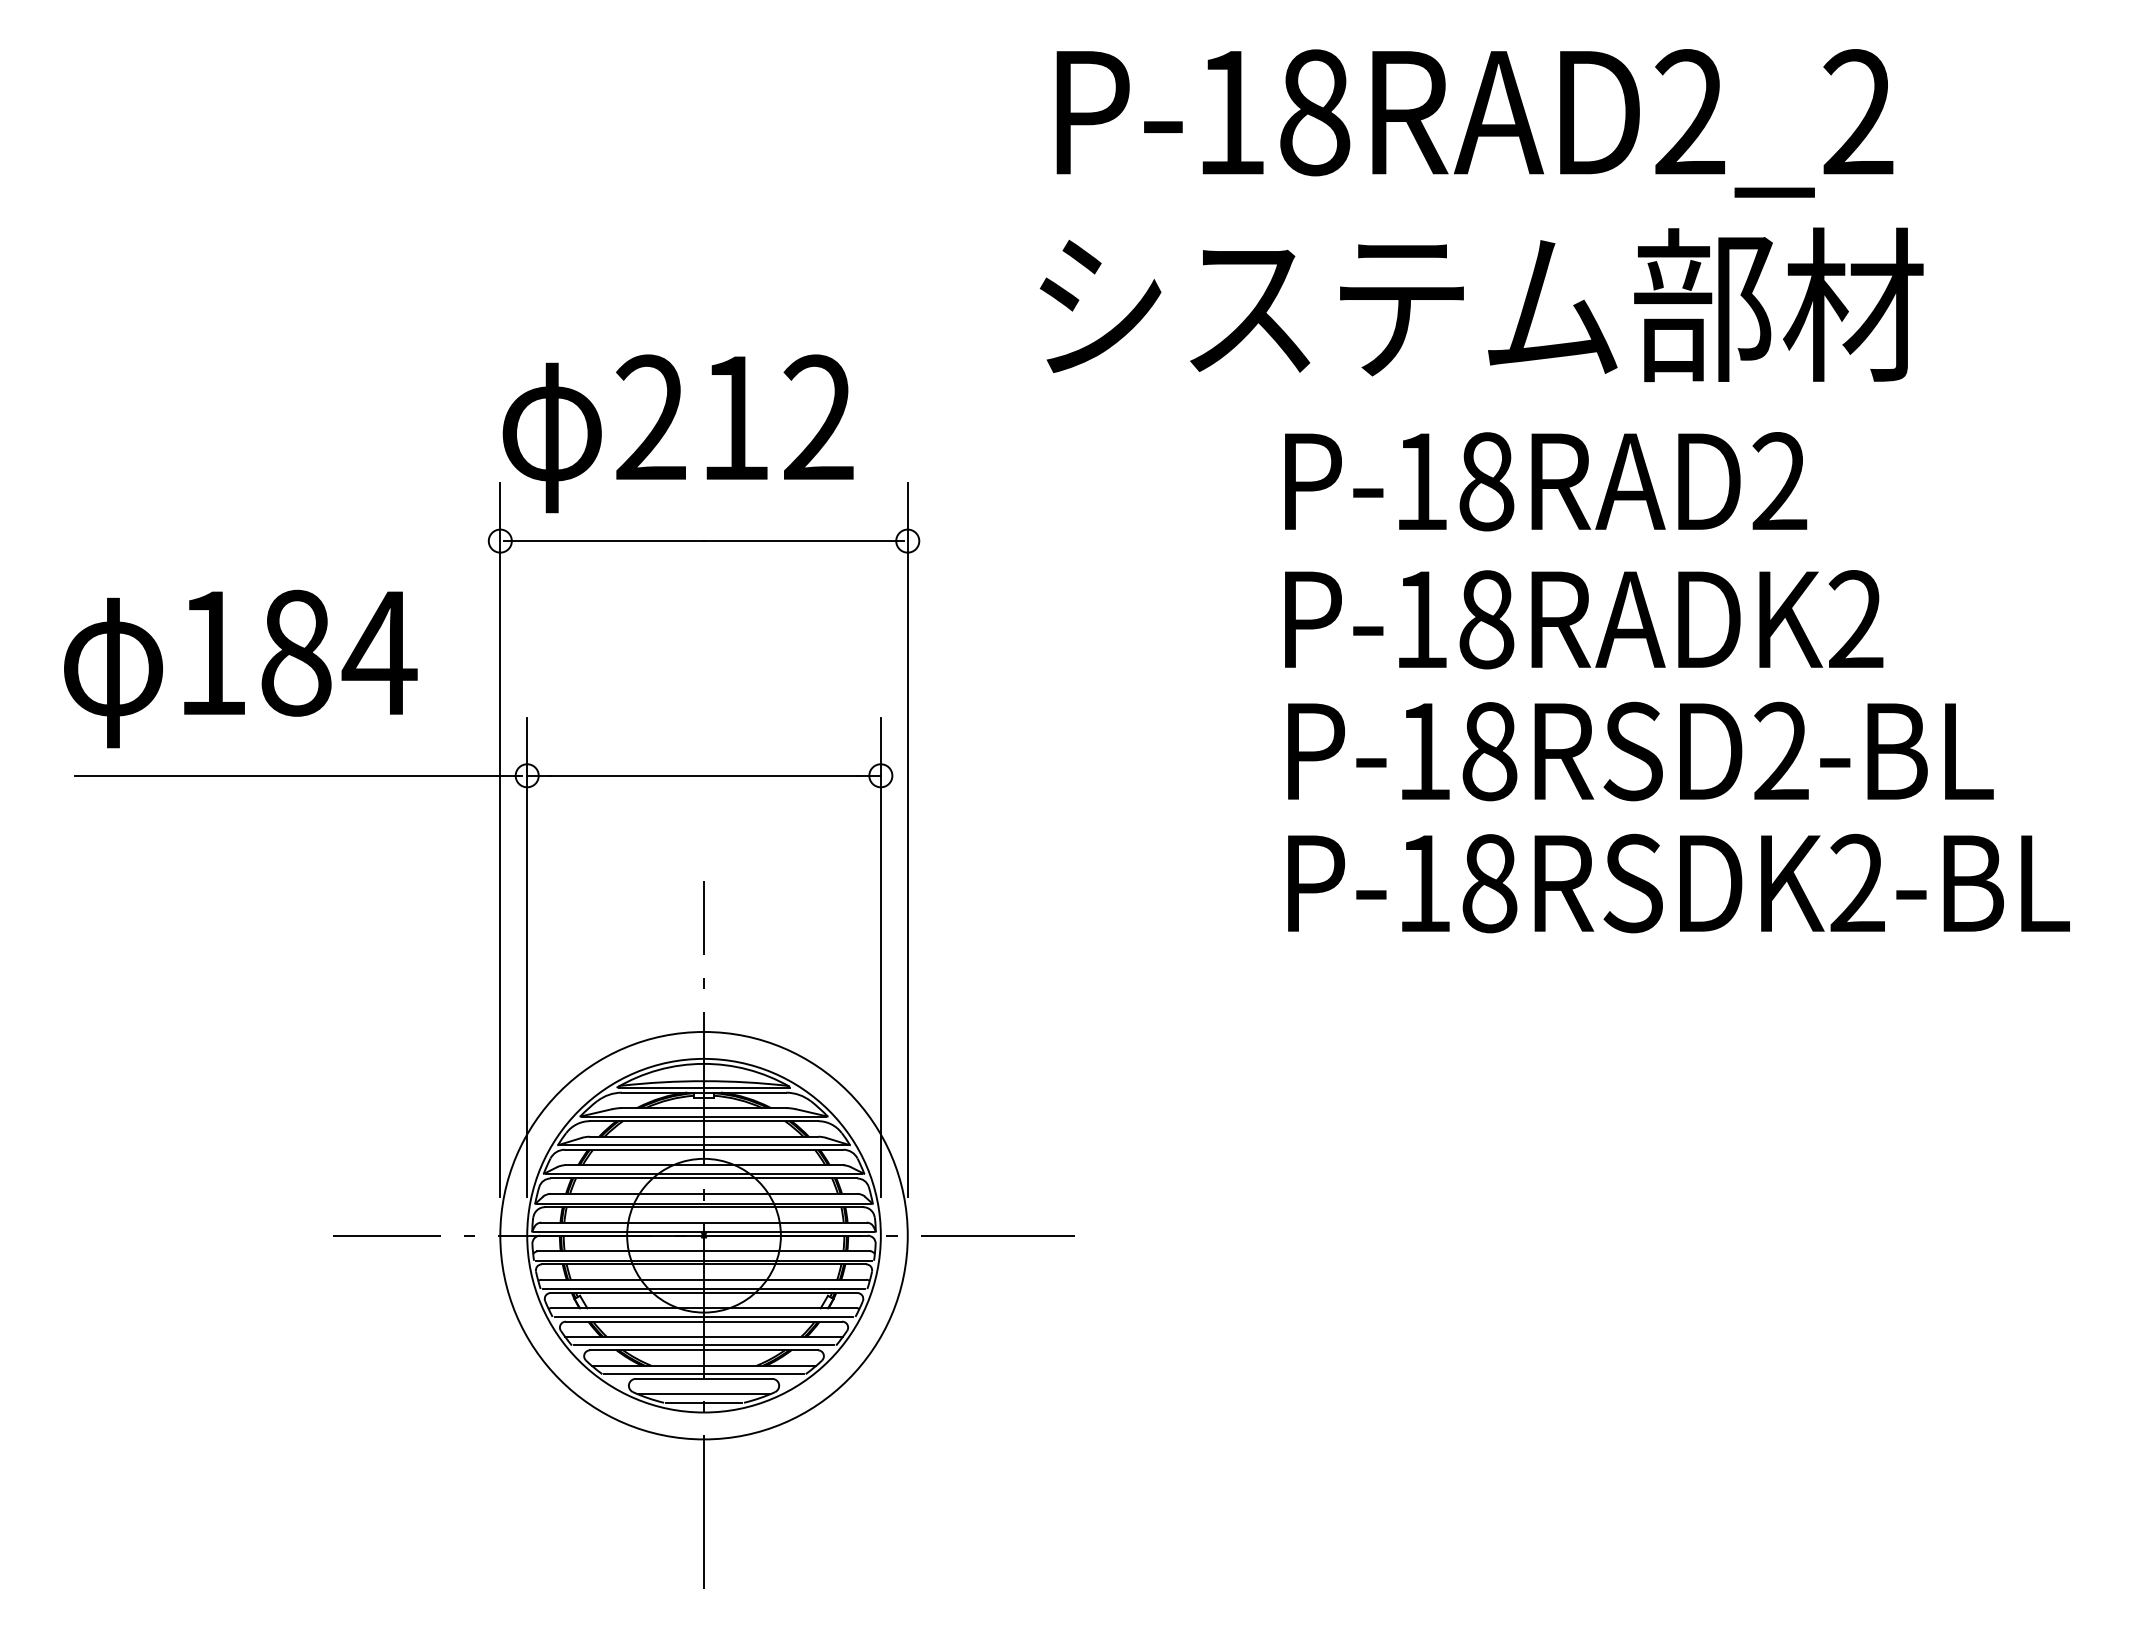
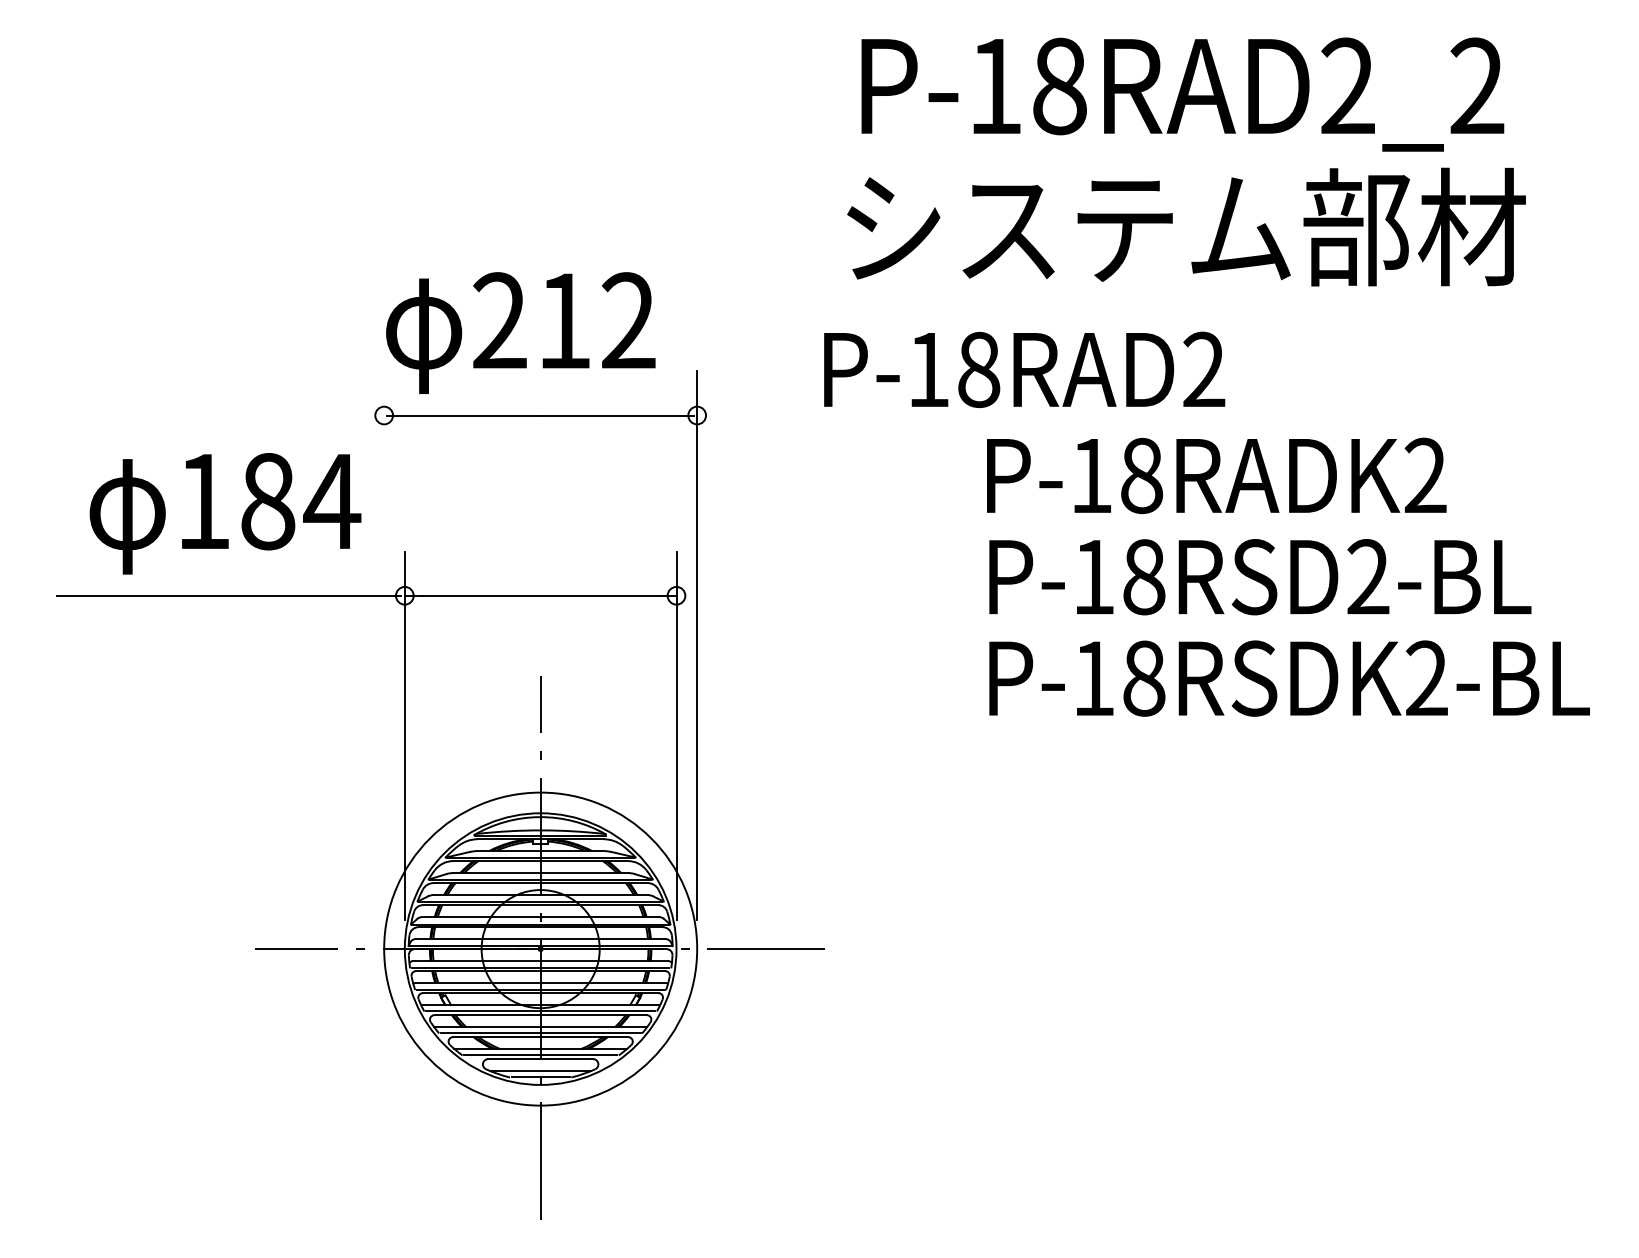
text: (1474, 123) -> (1182, 94), moved
text: (1481, 304) -> (1186, 226), moved
text: (1546, 481) -> (1024, 369), moved
text: (240, 668) -> (225, 513), moved
line: (500, 840) -> (384, 645), removed

